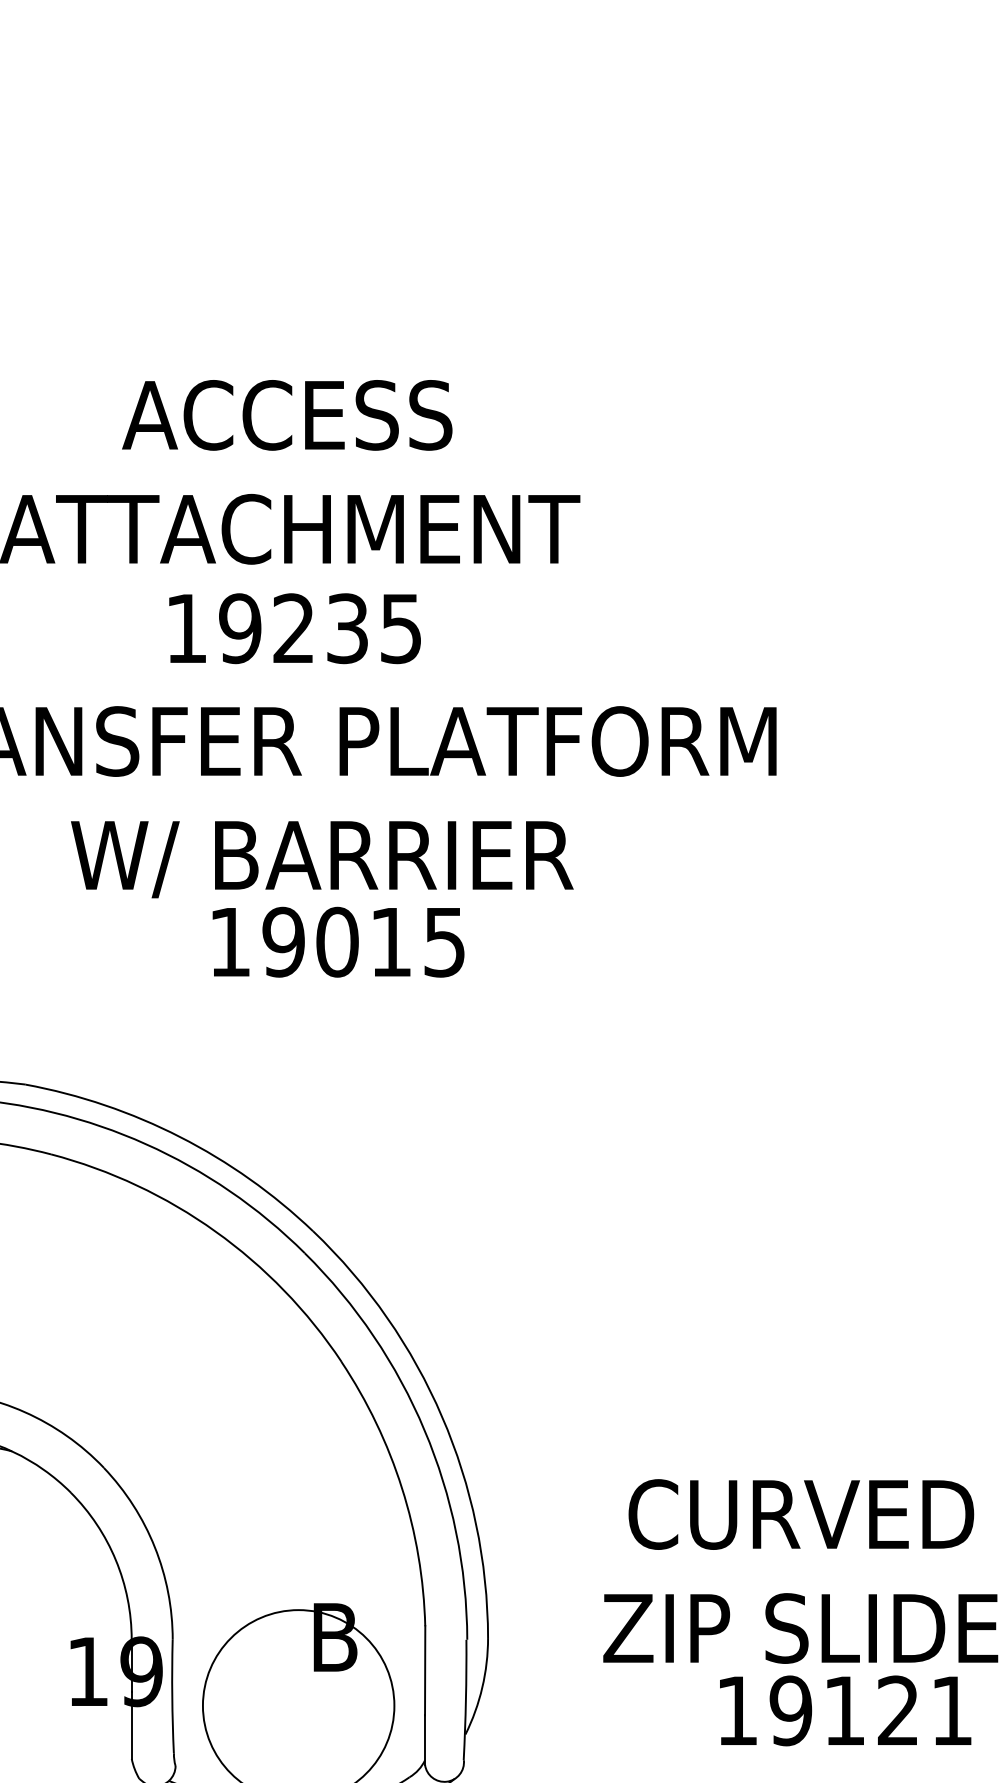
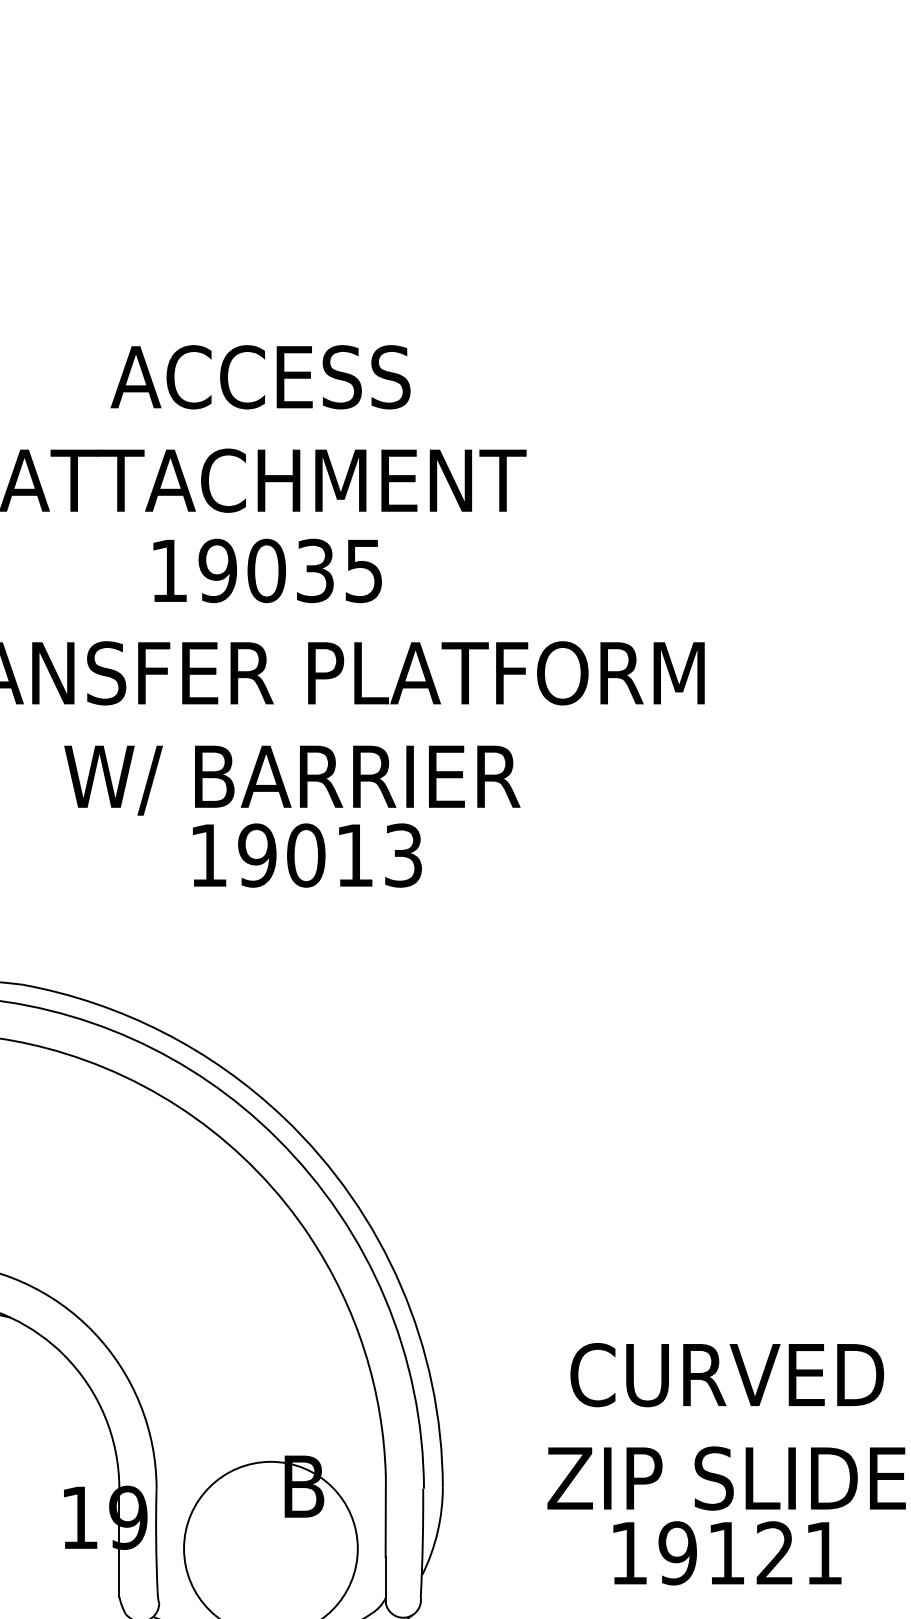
text: (293, 628) -> (266, 570), 19235 -> 19035
text: (444, 942) -> (403, 855), 19015 -> 19013
text: (845, 1711) -> (727, 1553), moved

